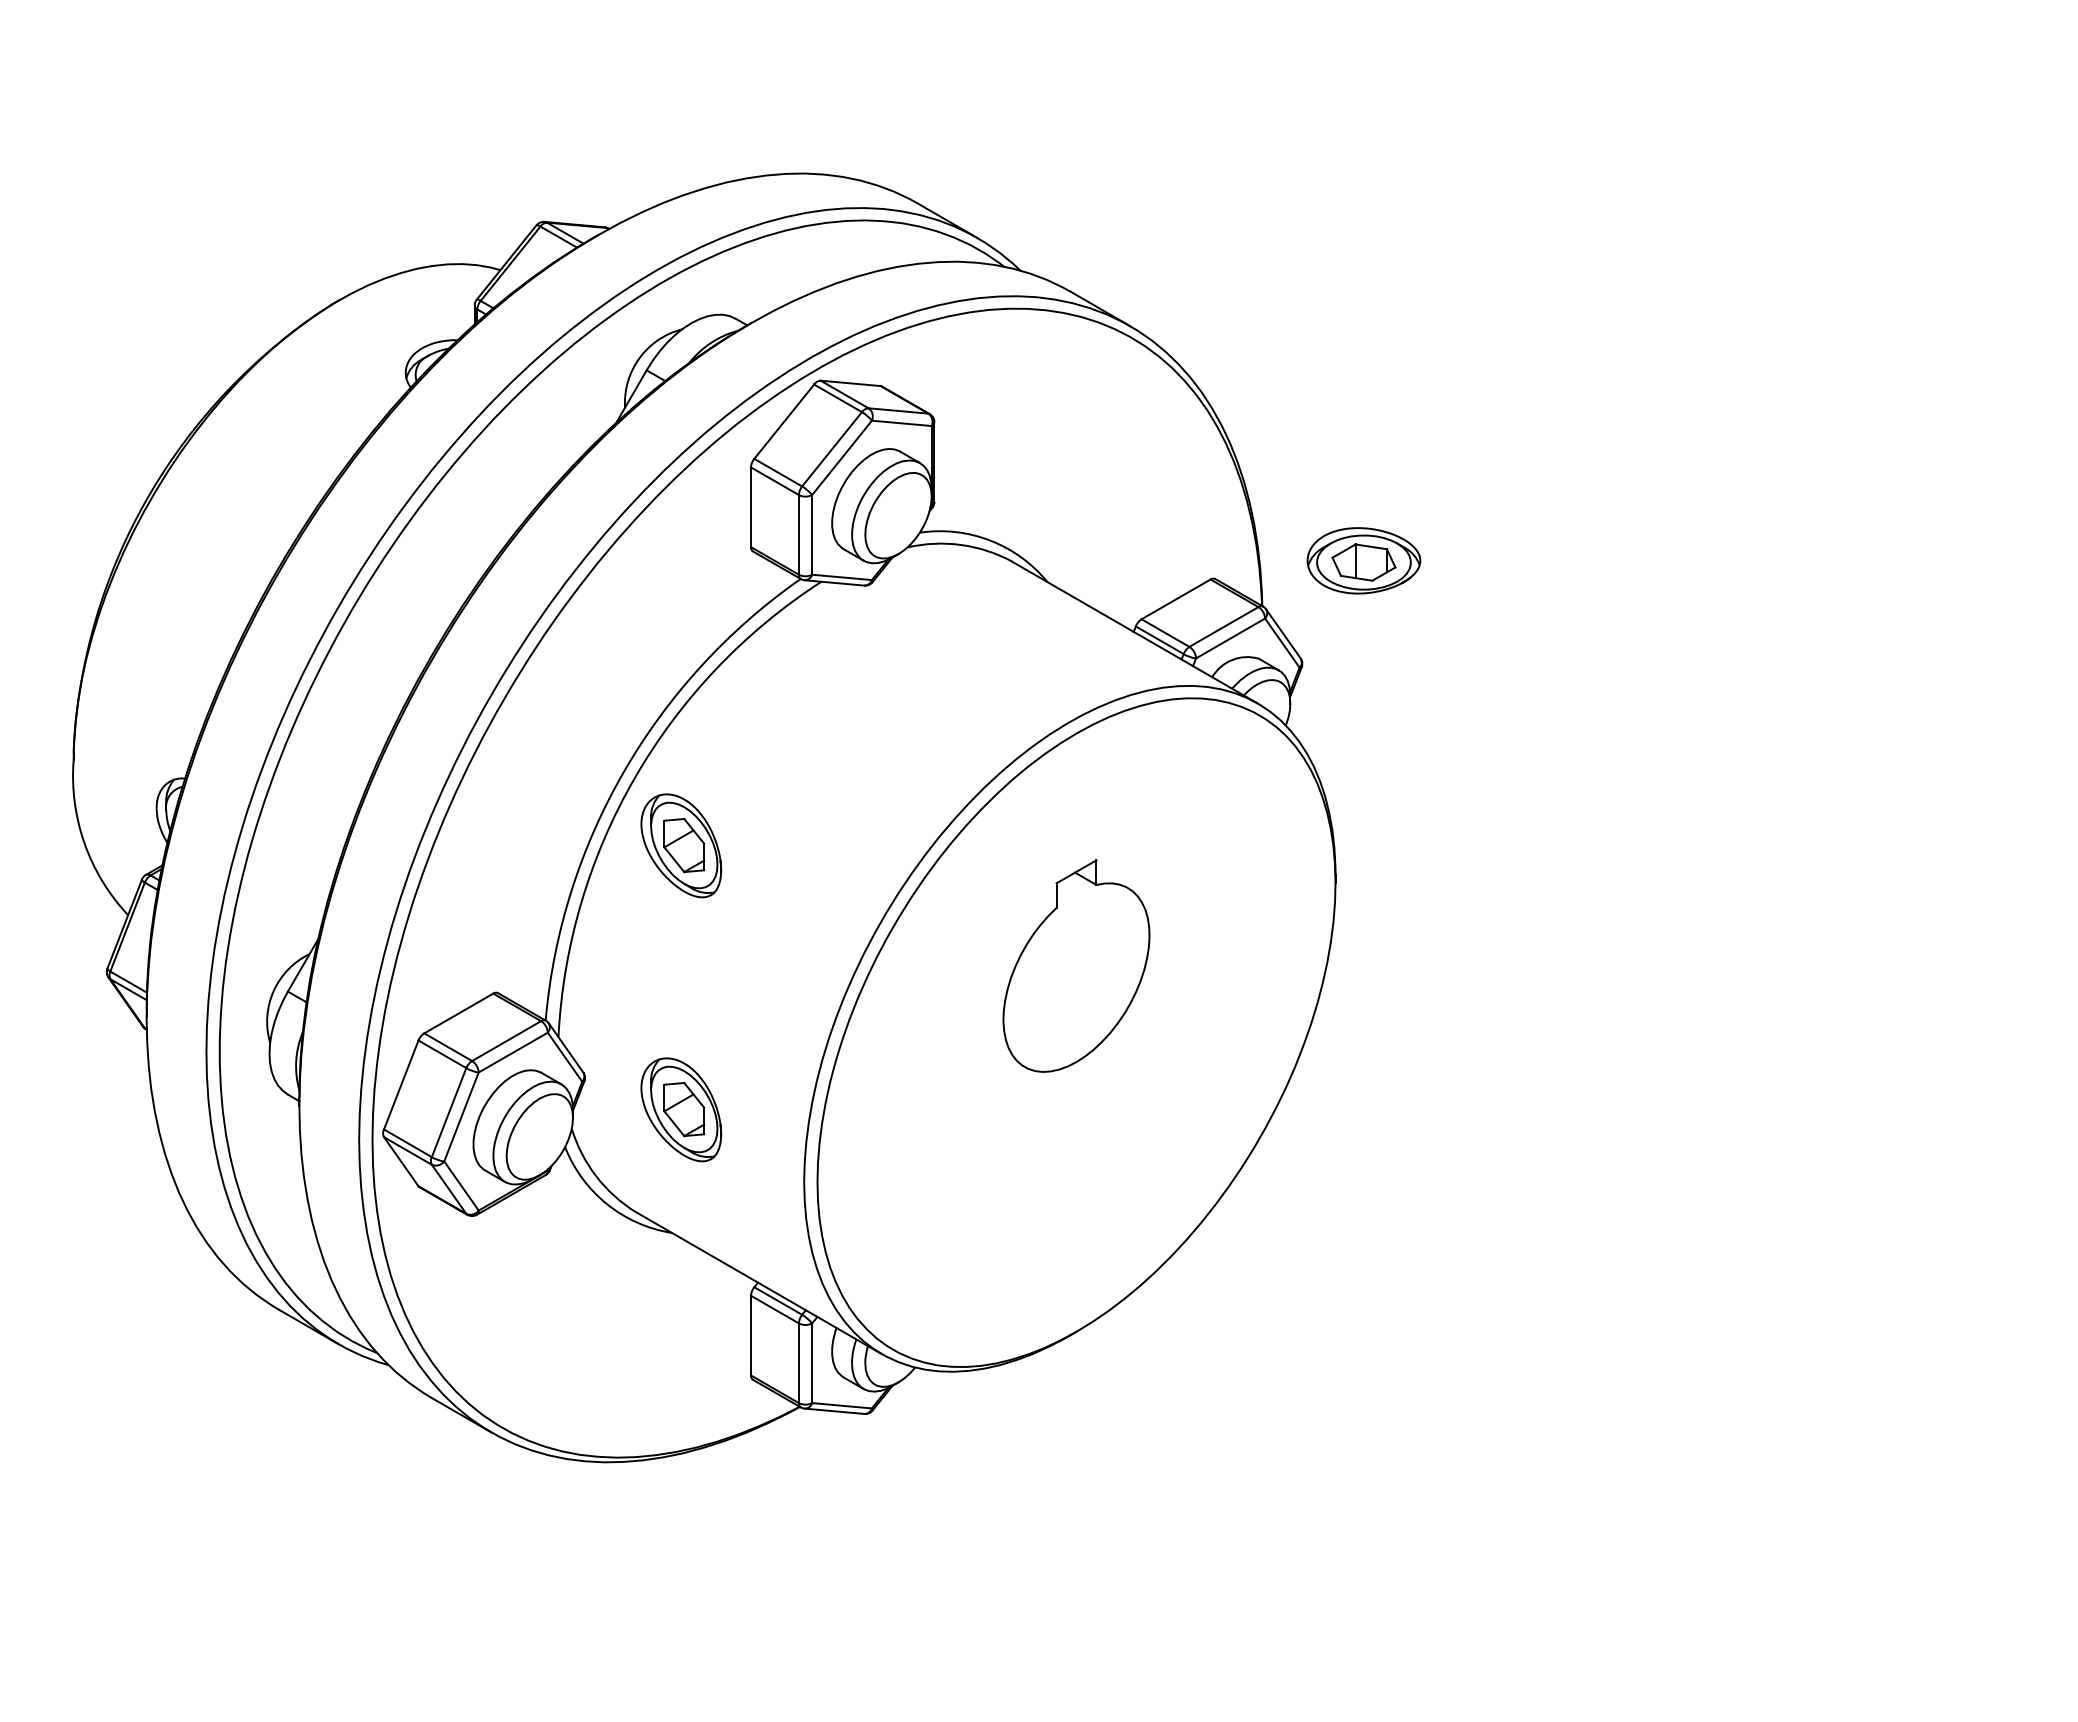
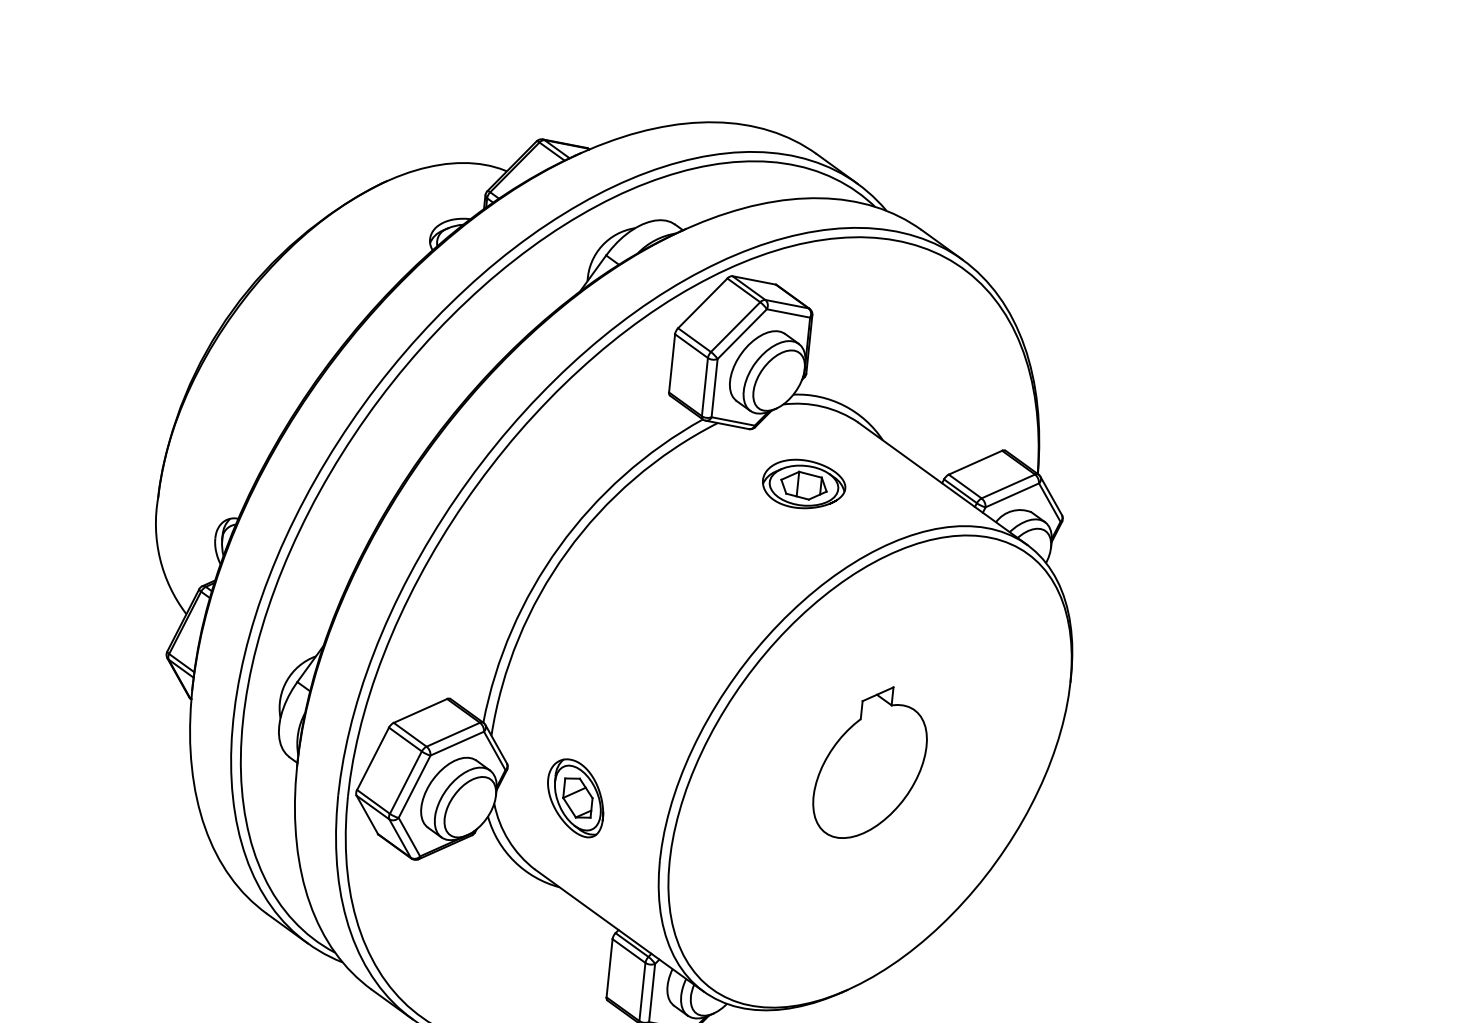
part: (1363, 560) -> (803, 484), moved
part: (681, 845) -> (595, 605), removed
part: (1076, 965) -> (870, 762), moved

